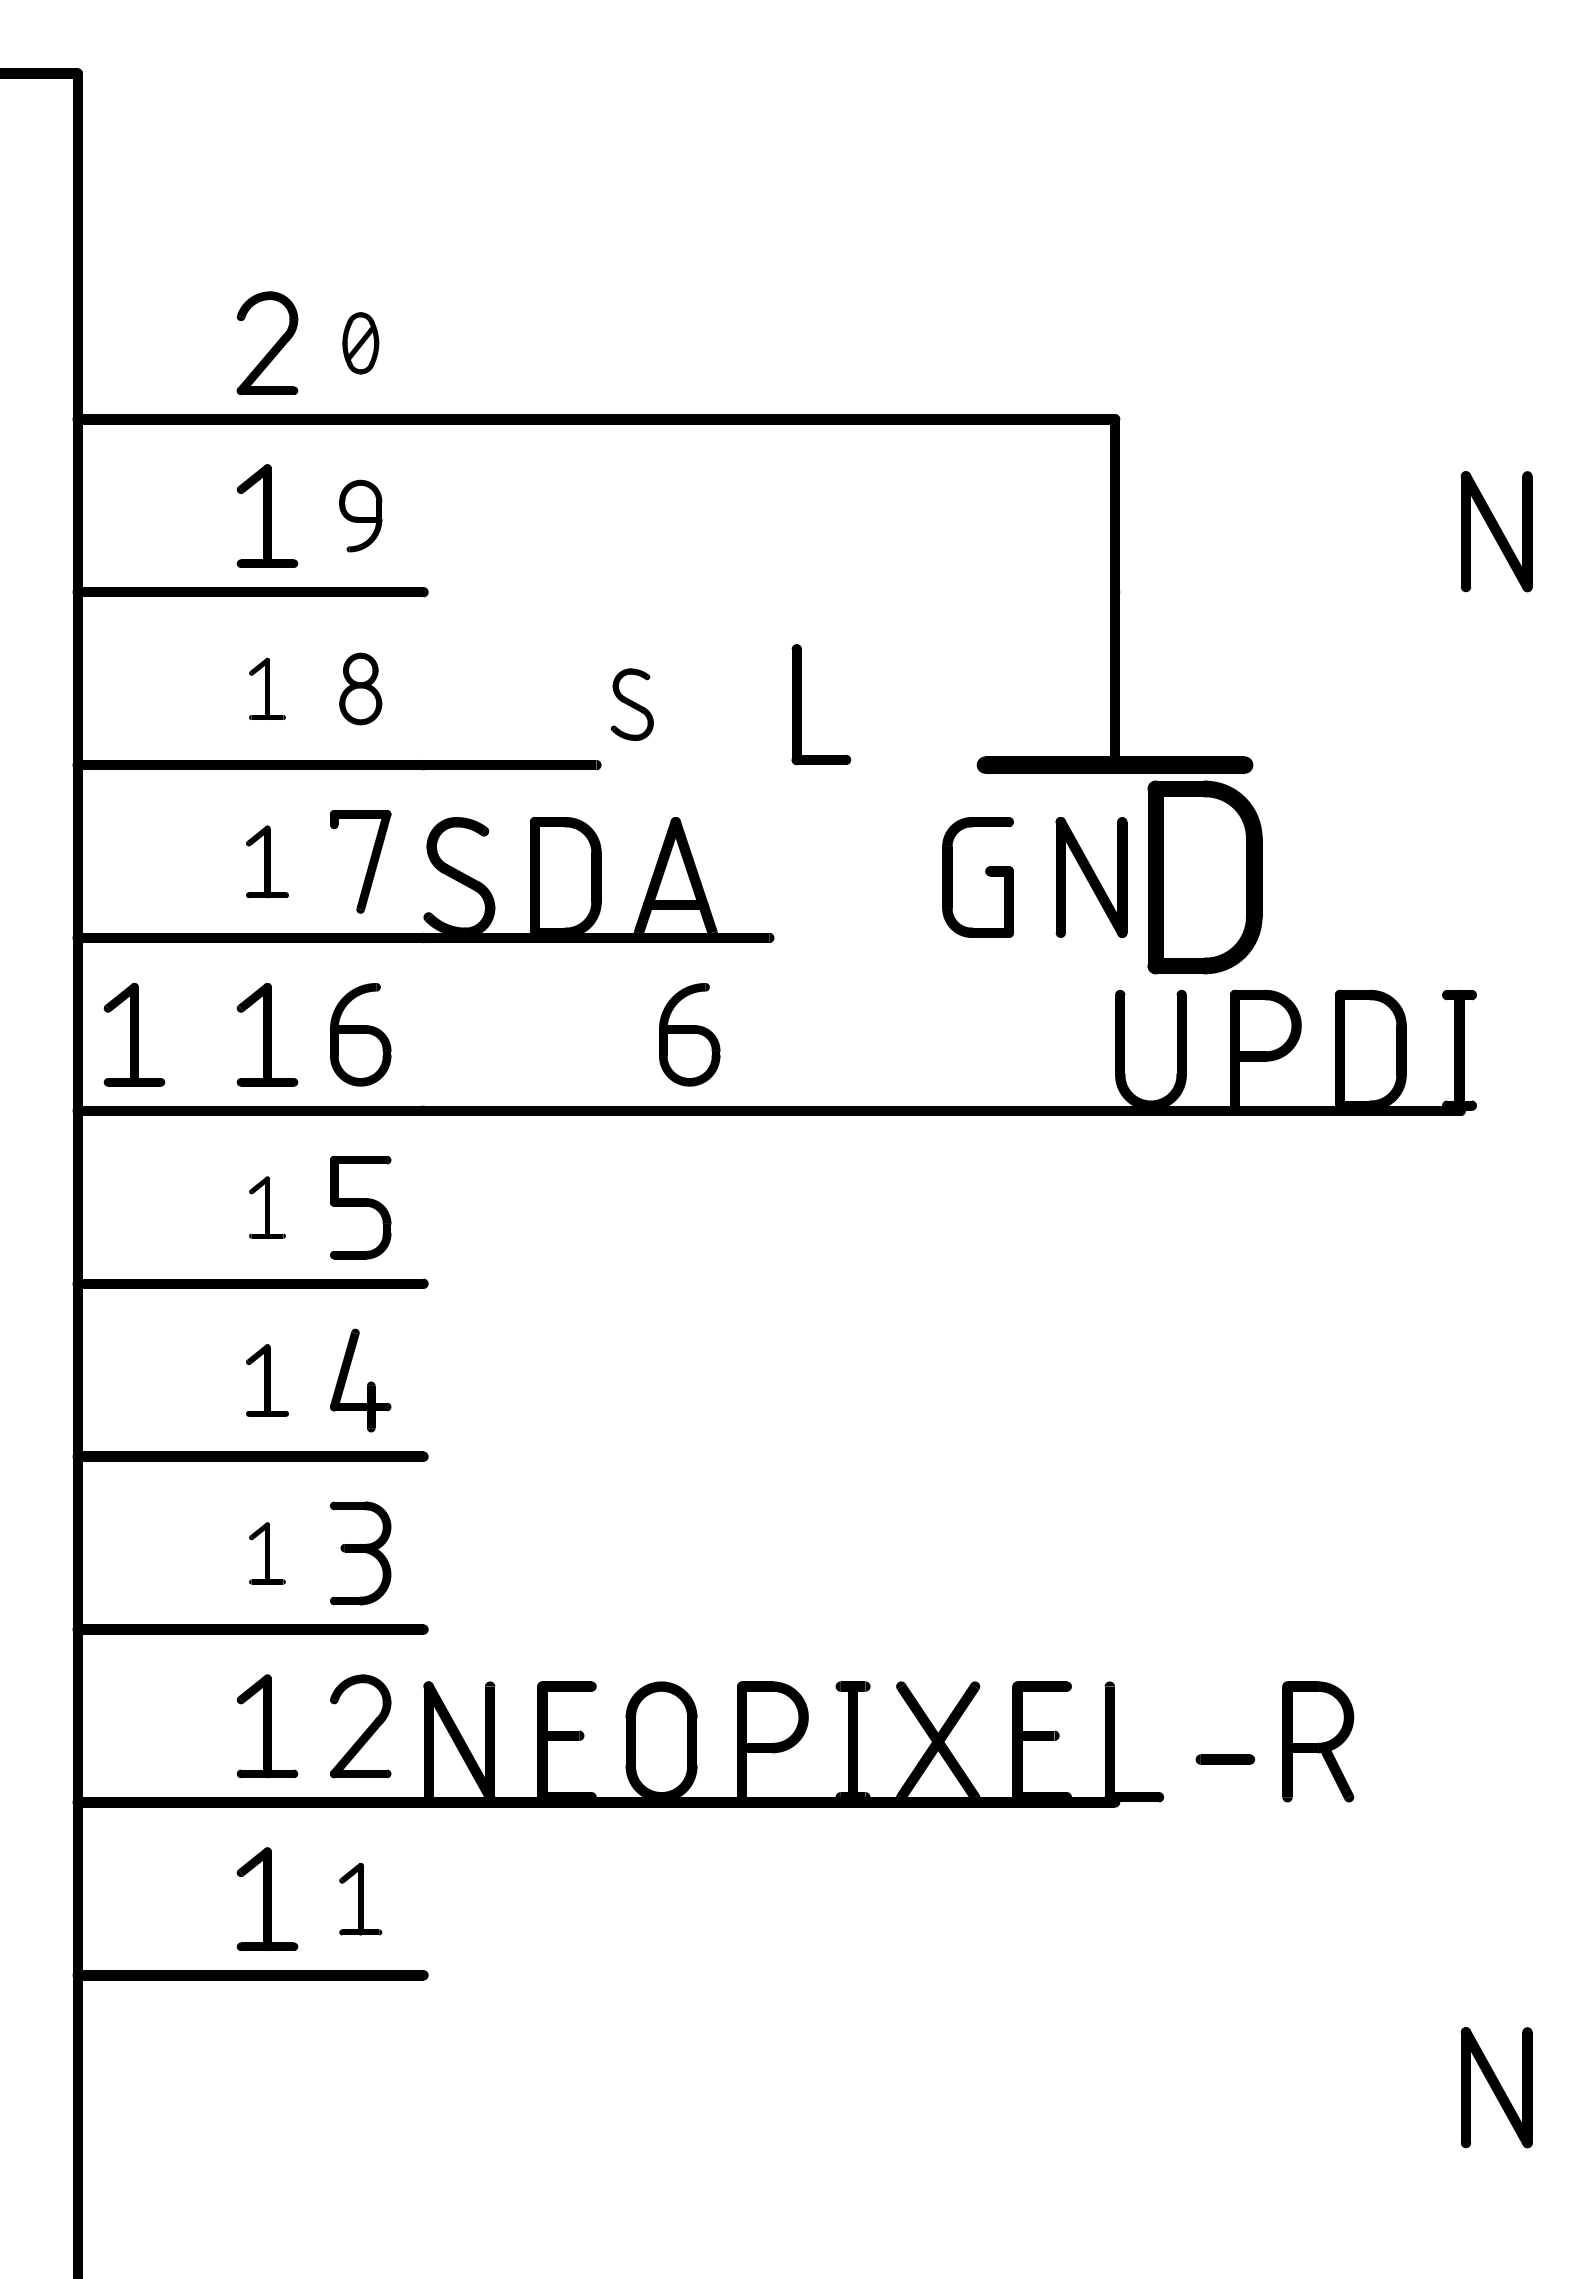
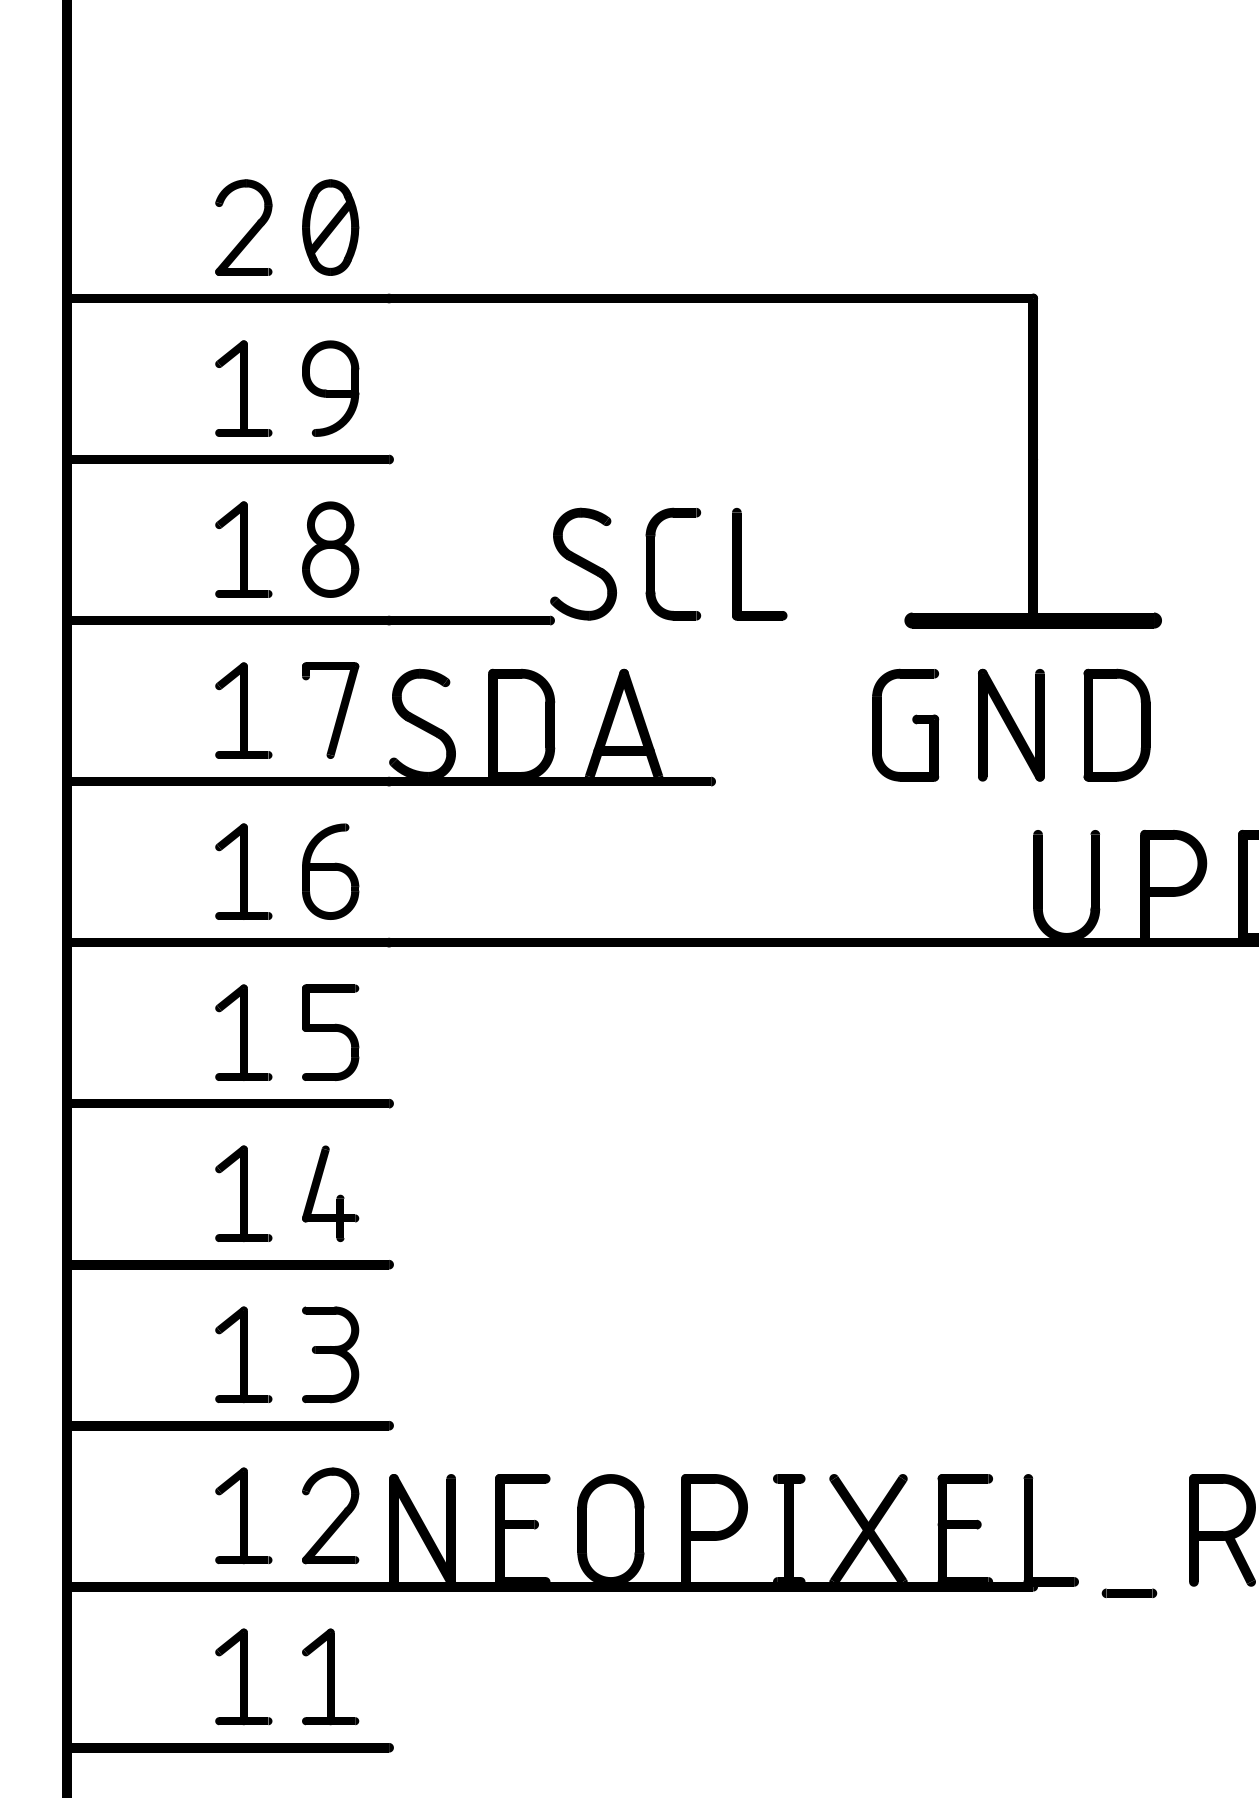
part: (360, 343) -> (330, 227), size x1.67
part: (360, 515) -> (330, 388), size x1.43
part: (267, 688) -> (243, 549), size x1.67
part: (360, 688) -> (330, 549), size x1.43
part: (632, 704) -> (583, 564), size x1.67
part: (708, 704) -> (654, 564), added
part: (267, 861) -> (243, 710), size x1.43
part: (1204, 877) -> (1116, 725), size x0.62
part: (134, 1034) -> (119, 871), removed
part: (689, 1034) -> (636, 871), removed
part: (267, 1207) -> (243, 1032), size x1.67
part: (267, 1380) -> (243, 1193), size x1.43
part: (267, 1553) -> (243, 1354), size x1.67
part: (1225, 1759) -> (1129, 1593), moved
part: (360, 1898) -> (330, 1676), size x1.43

